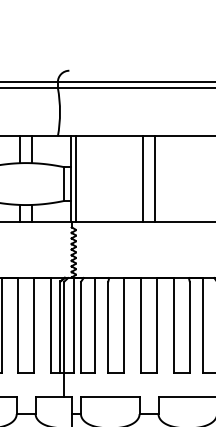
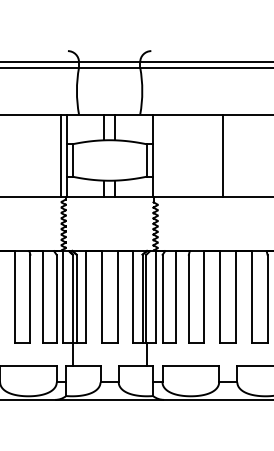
line: (76, 178) -> (158, 155), removed
line: (154, 178) -> (233, 155), removed

